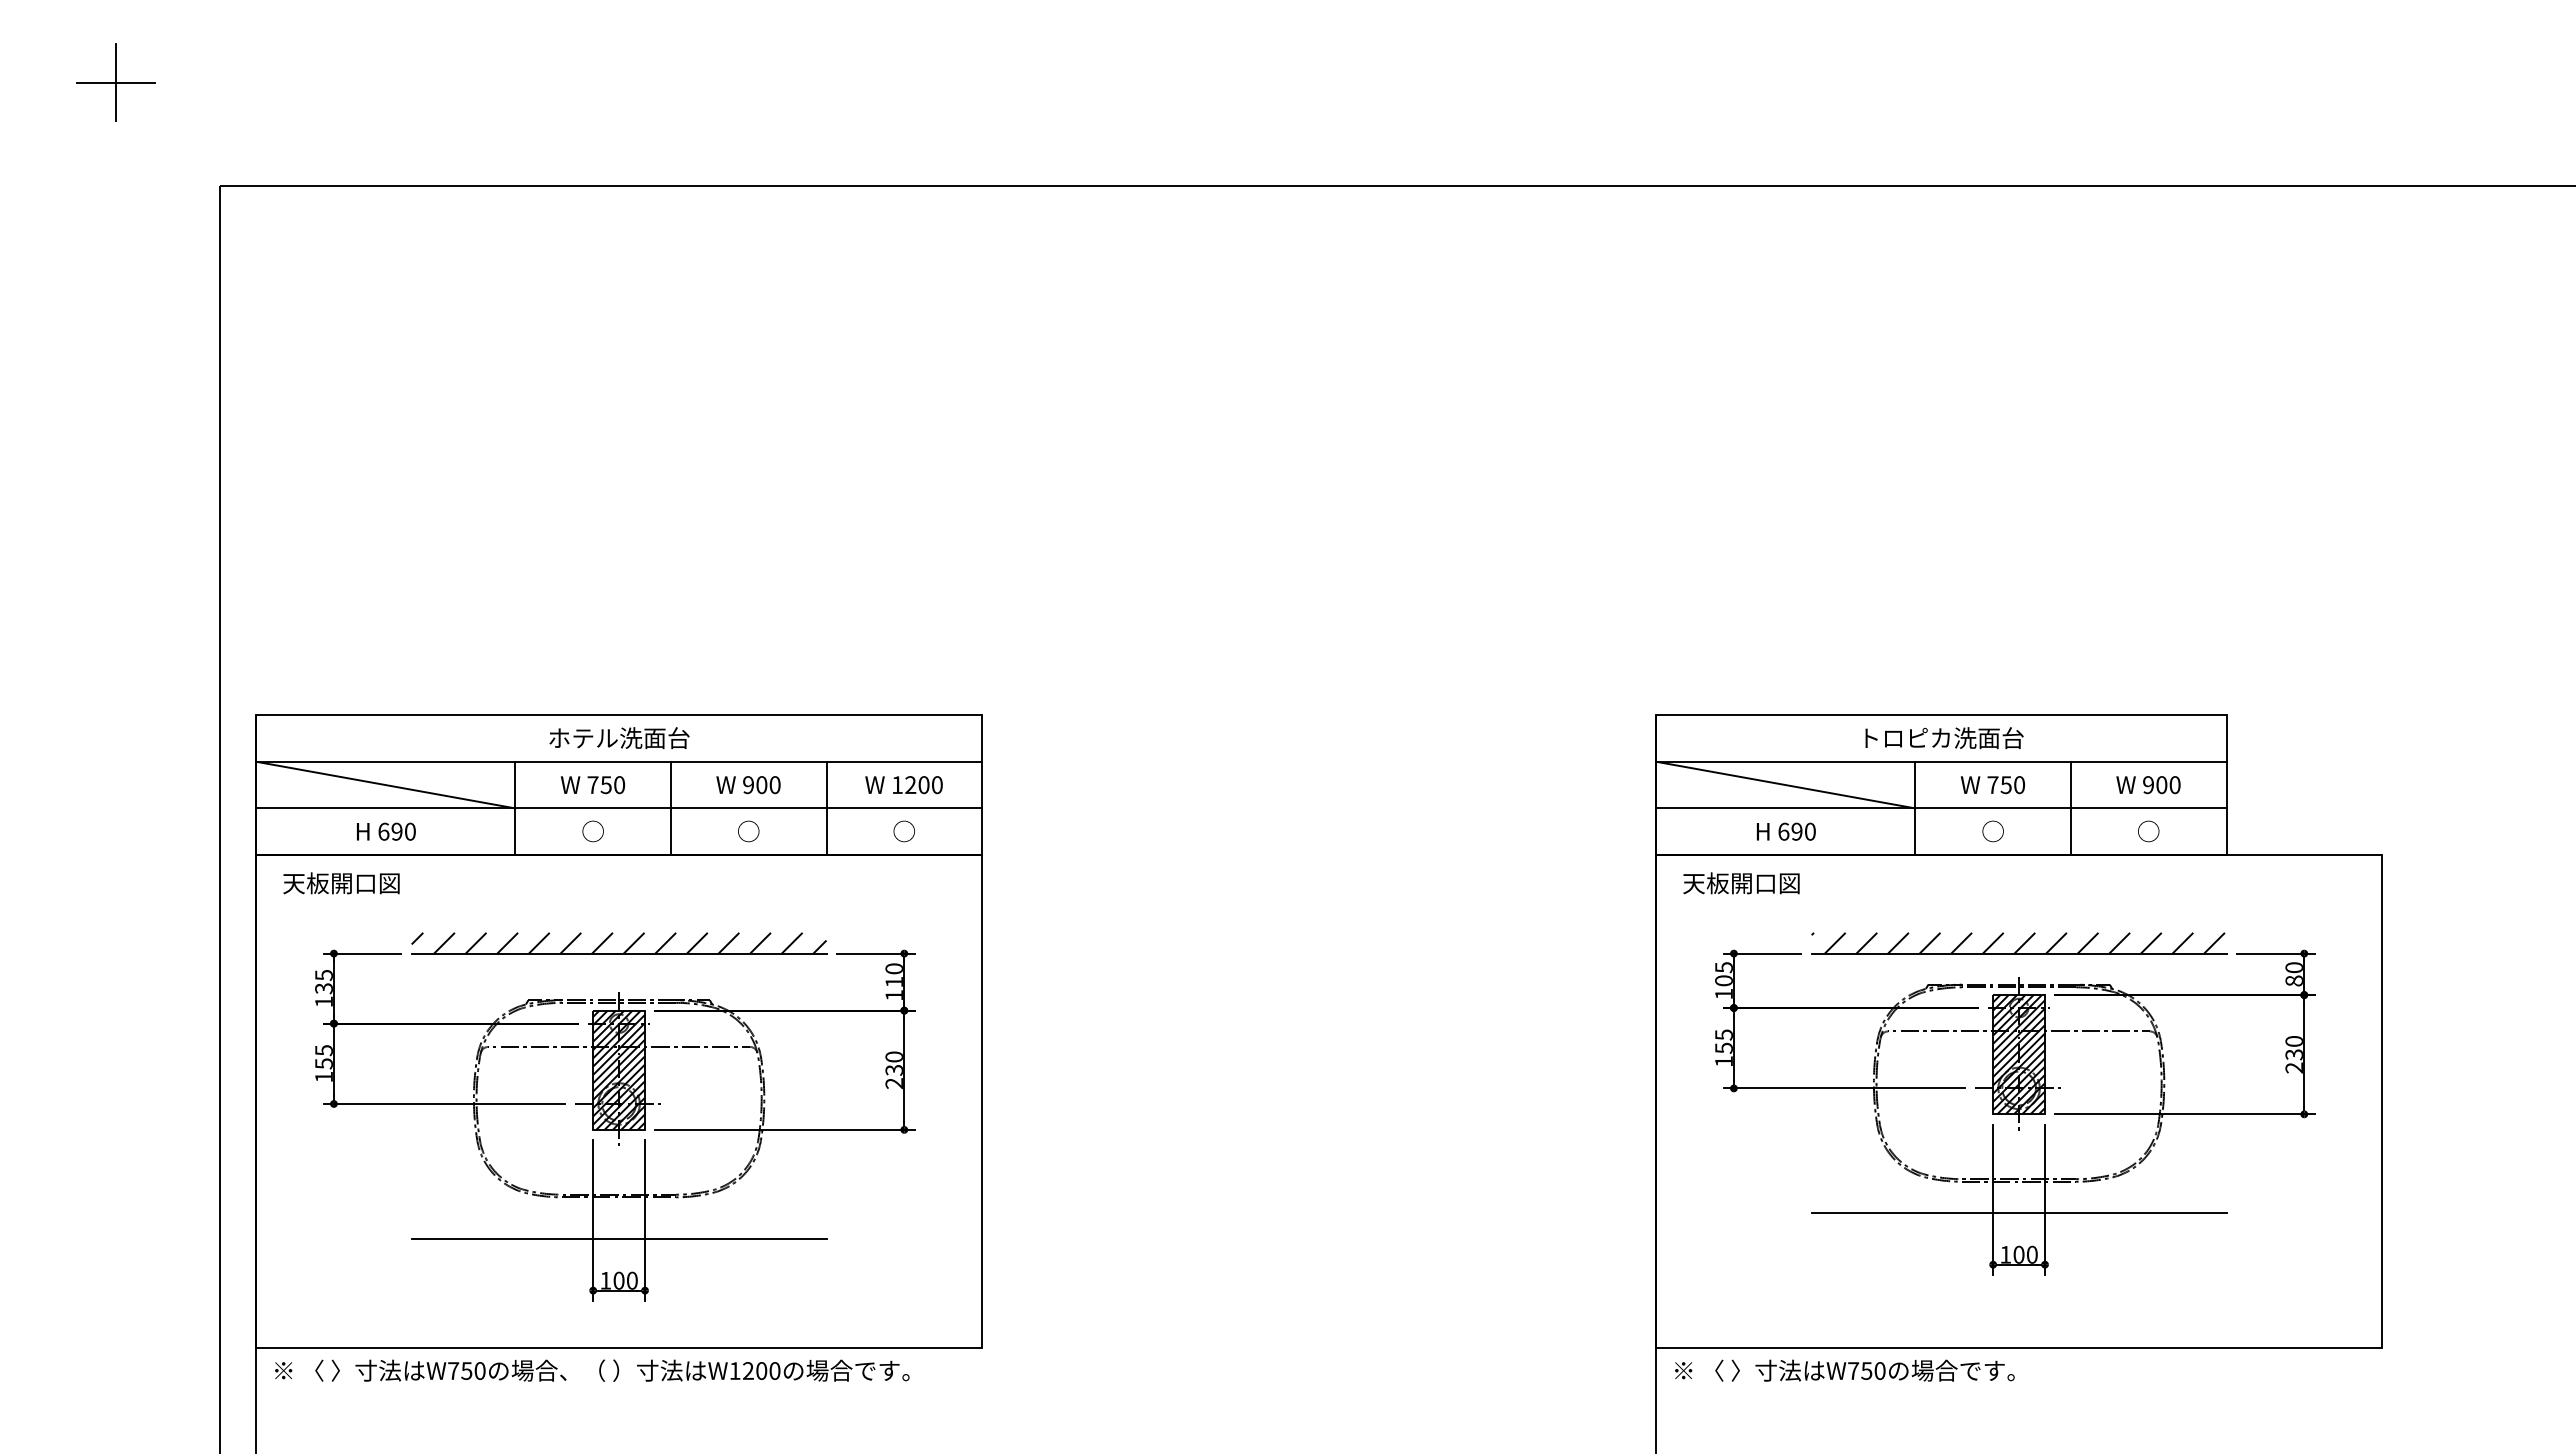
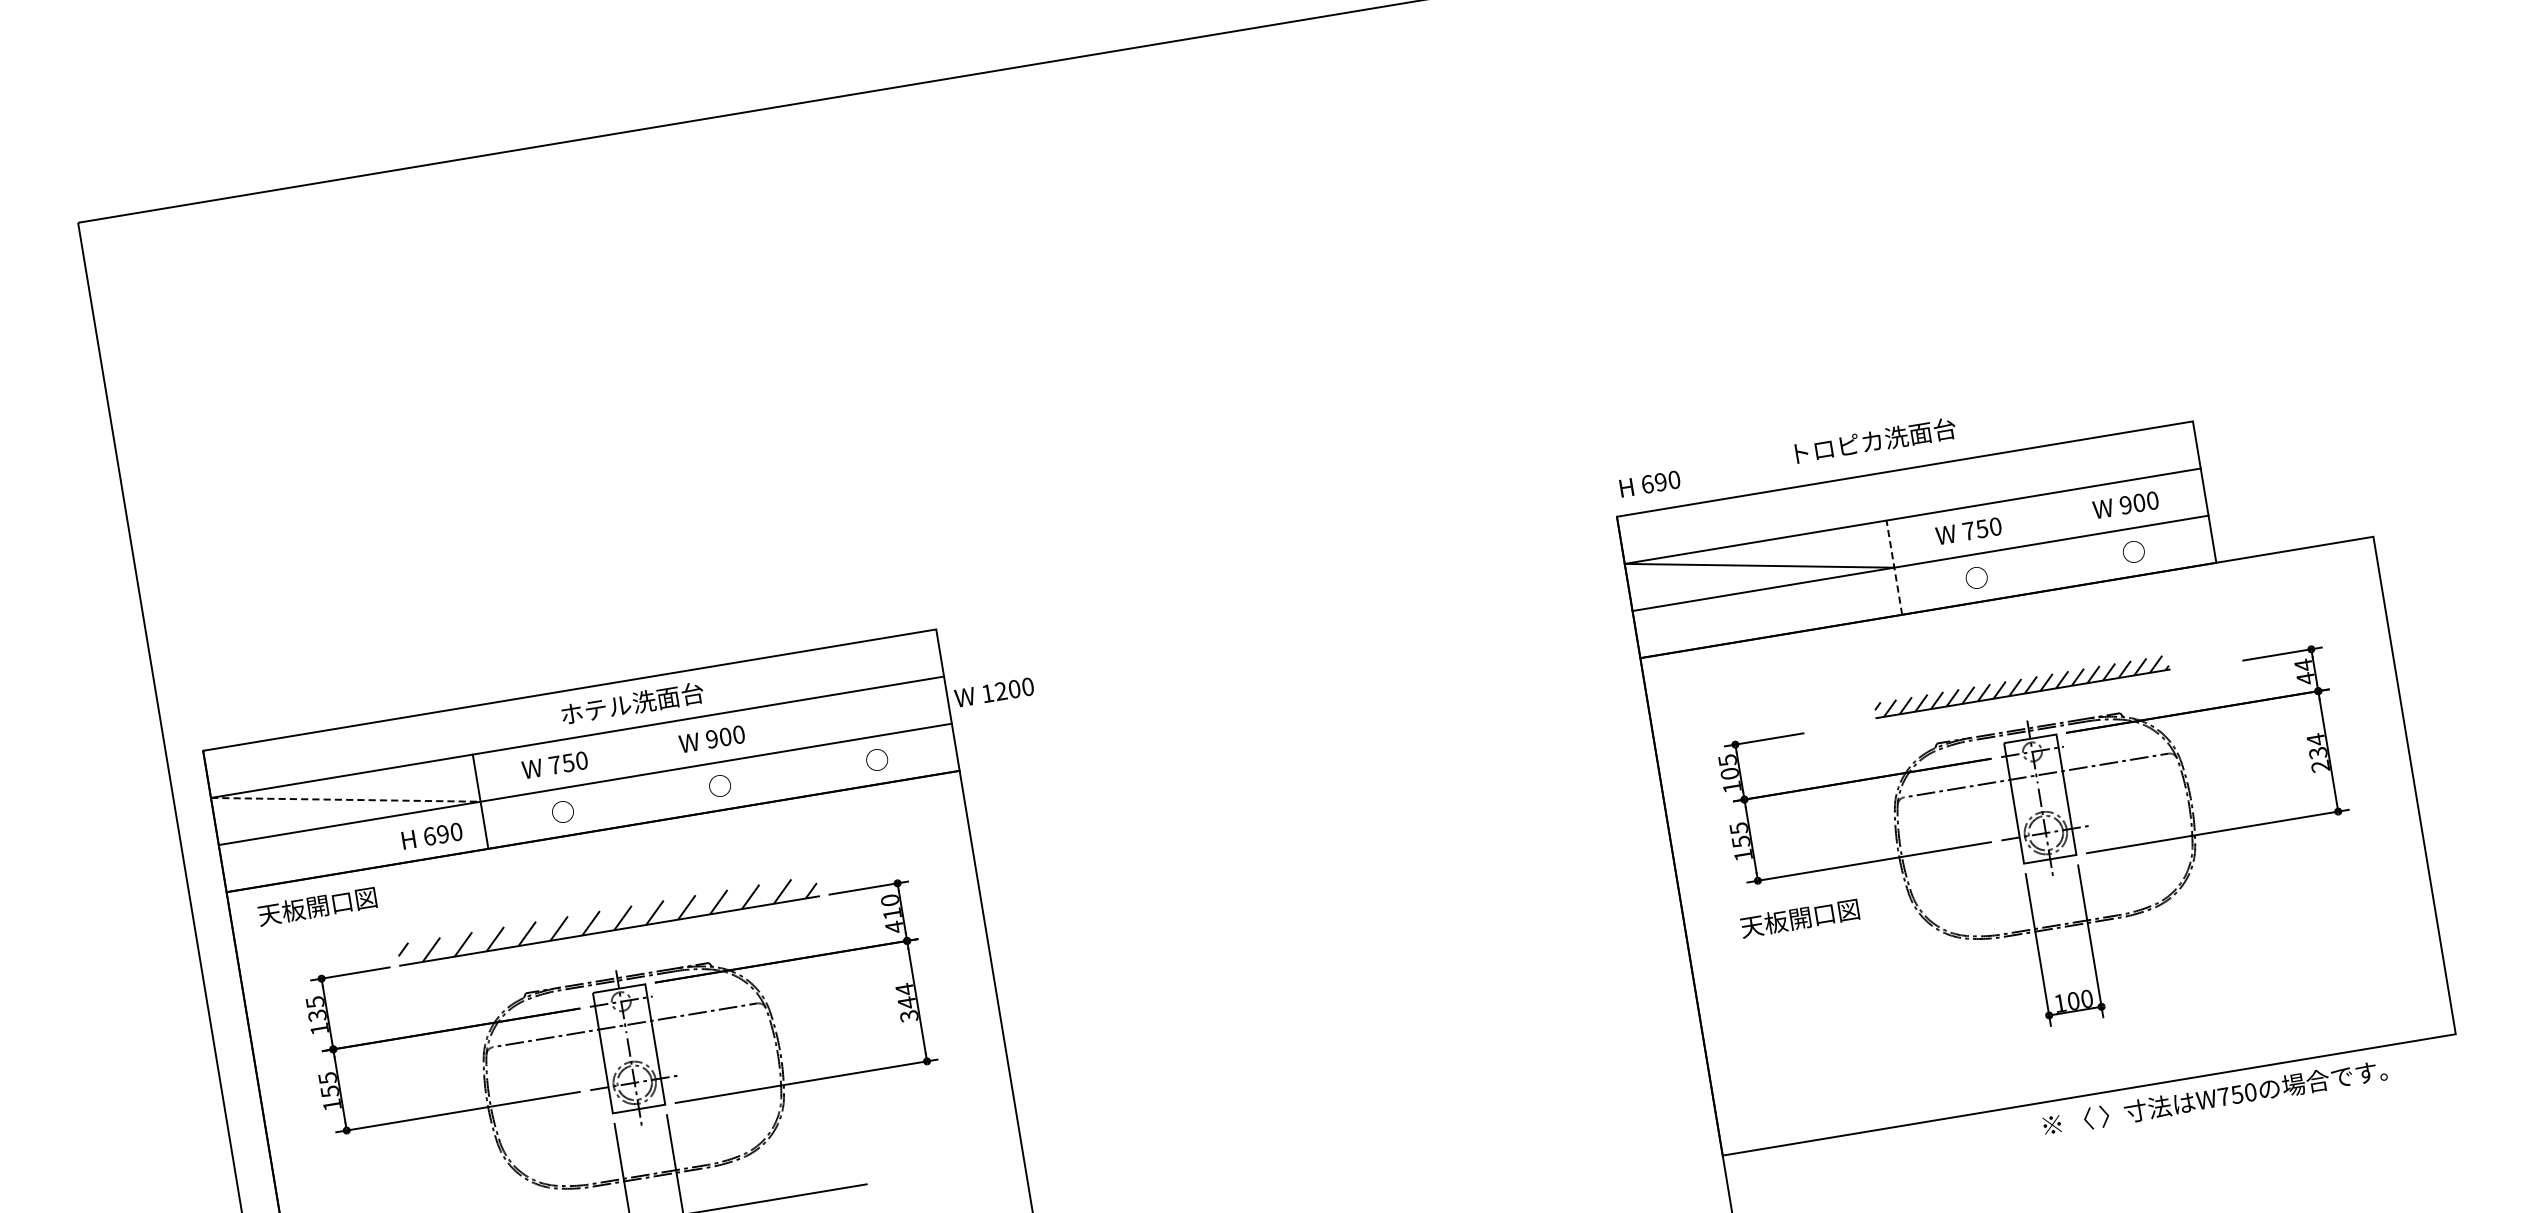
text: (619, 738) -> (632, 704), moved
text: (1944, 738) -> (1875, 441), moved
line: (385, 785) -> (345, 800), solid -> dashed
text: (903, 785) -> (993, 692), moved
line: (670, 808) -> (637, 775), removed
line: (826, 808) -> (794, 749), removed
line: (1915, 808) -> (1894, 567), solid -> dashed
line: (2070, 808) -> (2051, 541), removed
text: (386, 831) -> (432, 835), moved
text: (1786, 831) -> (1650, 483), moved
text: (1741, 883) -> (1800, 918), moved
part: (2019, 943) -> (2022, 686), size x0.7
text: (2293, 974) -> (2303, 672), 80 -> 44
text: (893, 995) -> (893, 927), 110 -> 410
text: (2293, 1041) -> (2315, 739), 230 -> 234
hatch: (2019, 1054) -> (2040, 798), removed
hatch: (619, 1069) -> (629, 1047), removed
text: (893, 1070) -> (906, 1003), 230 -> 344
line: (2018, 1212) -> (2066, 958), removed
text: (1844, 1370) -> (2214, 1097), moved

